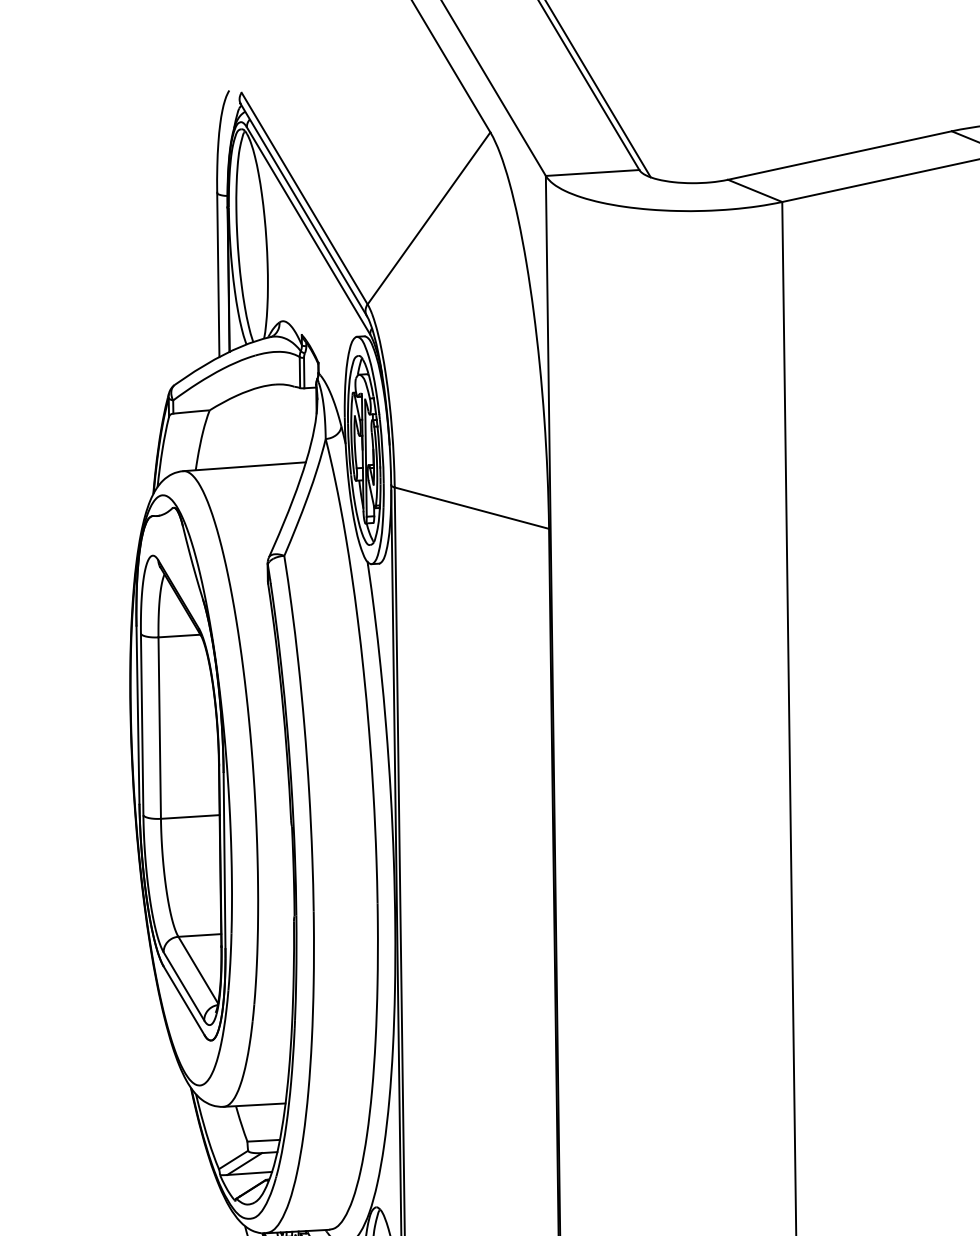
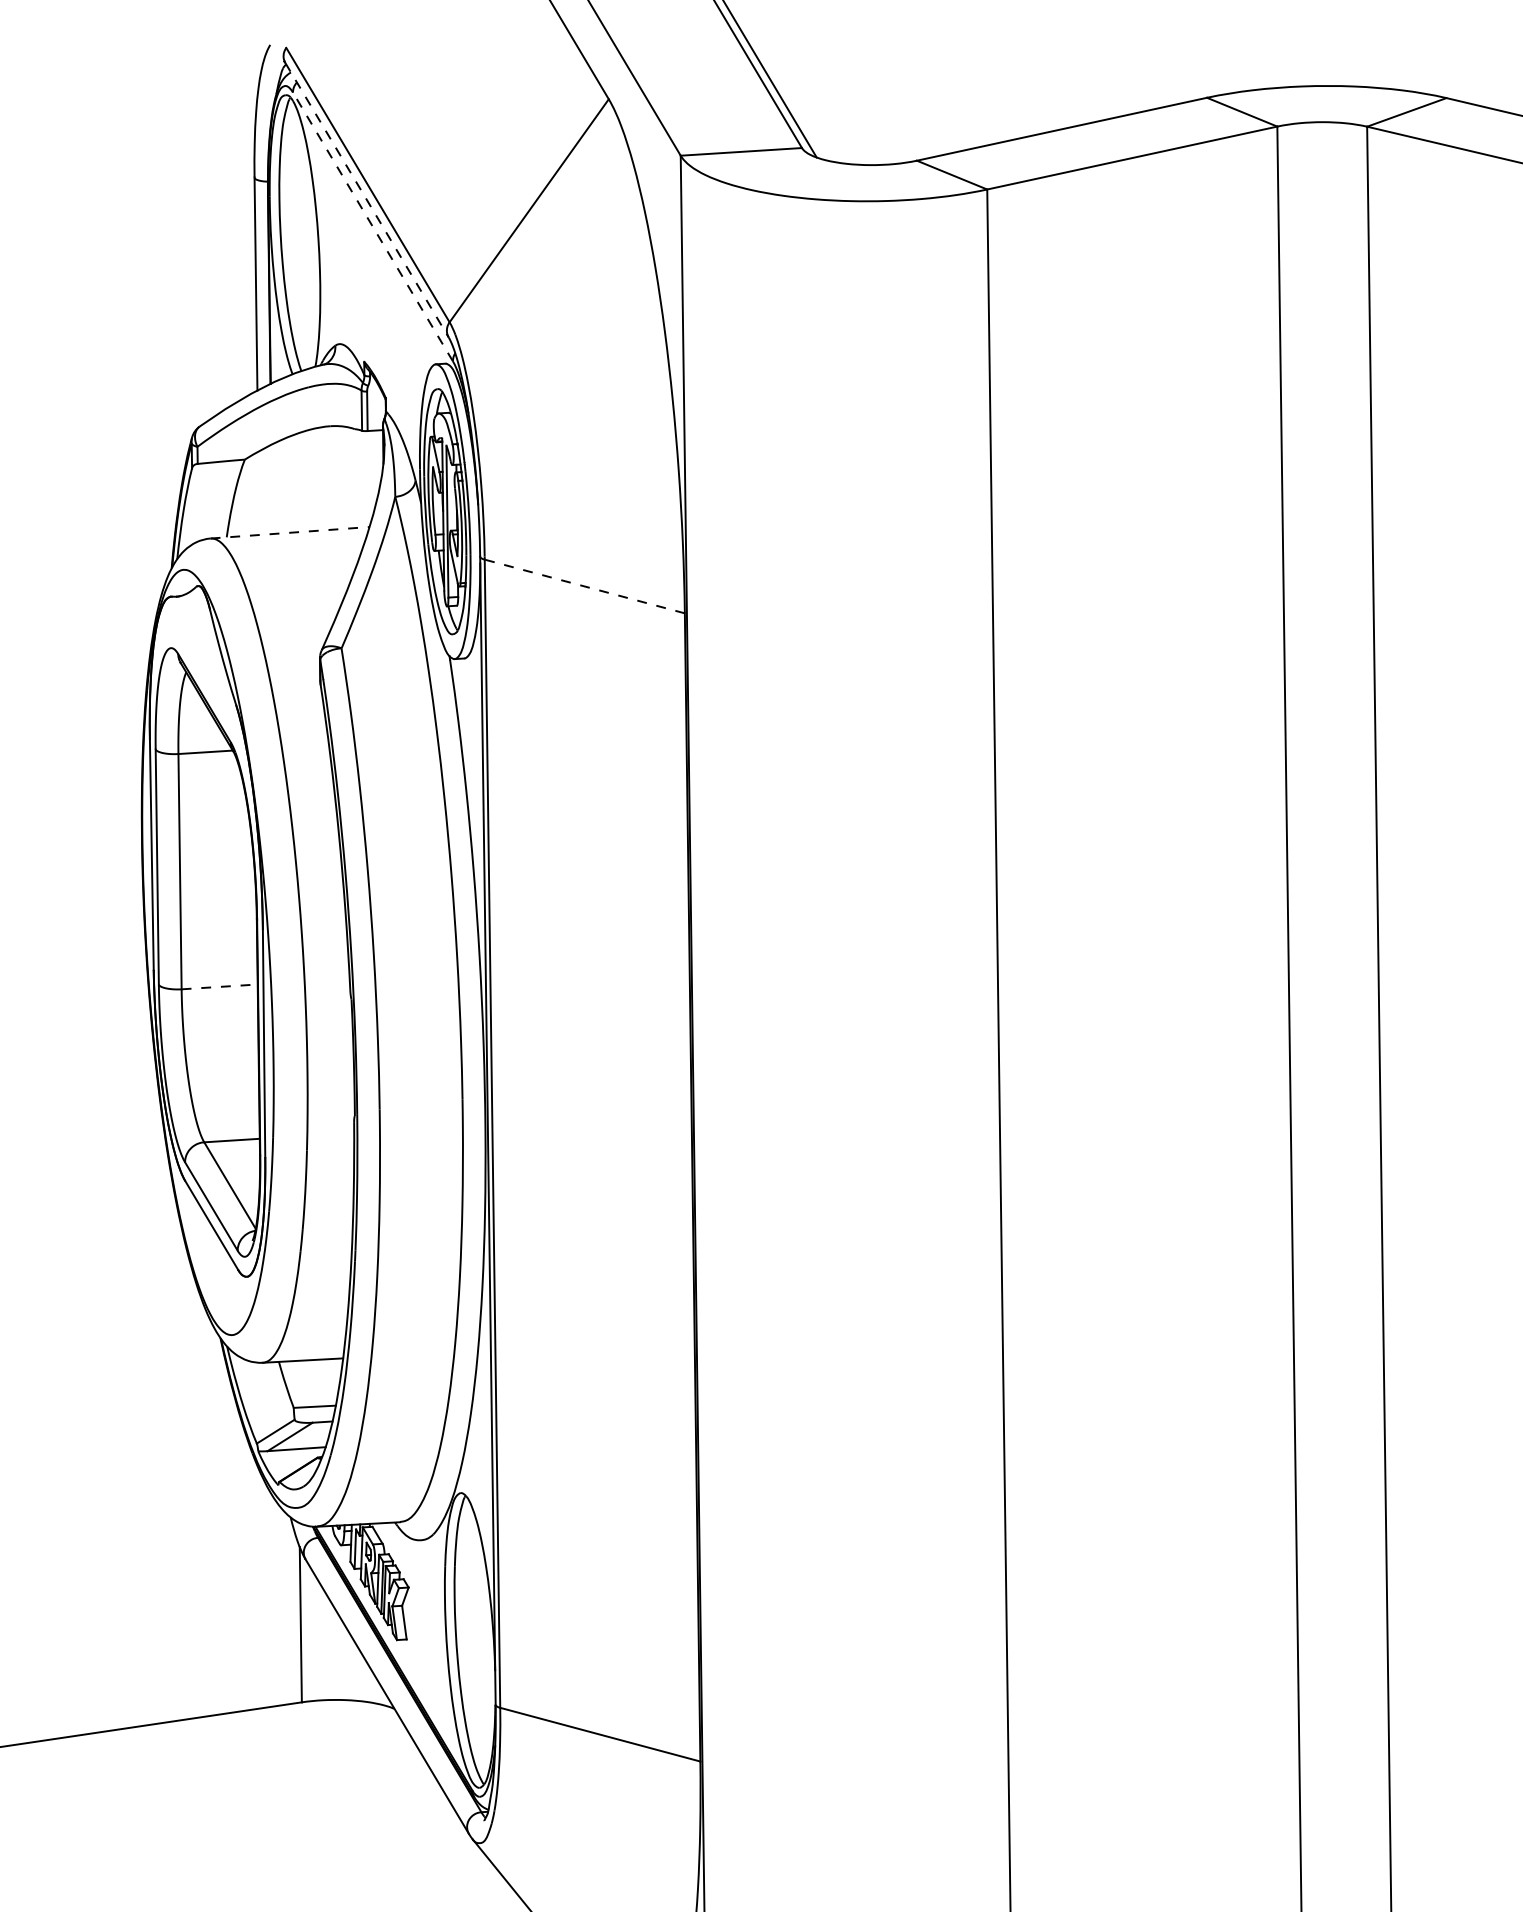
line: (304, 210) -> (367, 200), solid -> dashed
line: (308, 230) -> (372, 226), solid -> dashed
line: (244, 466) -> (290, 532), solid -> dashed
line: (471, 508) -> (584, 586), solid -> dashed
line: (190, 816) -> (220, 986), solid -> dashed

